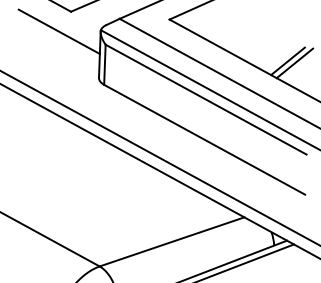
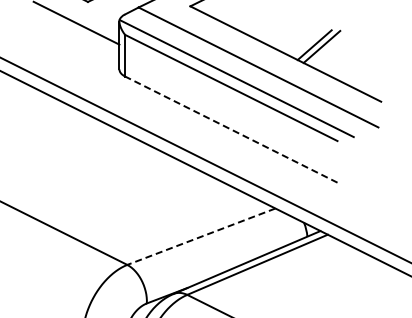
line: (204, 139) -> (231, 129), solid -> dashed
line: (171, 241) -> (200, 236), solid -> dashed

